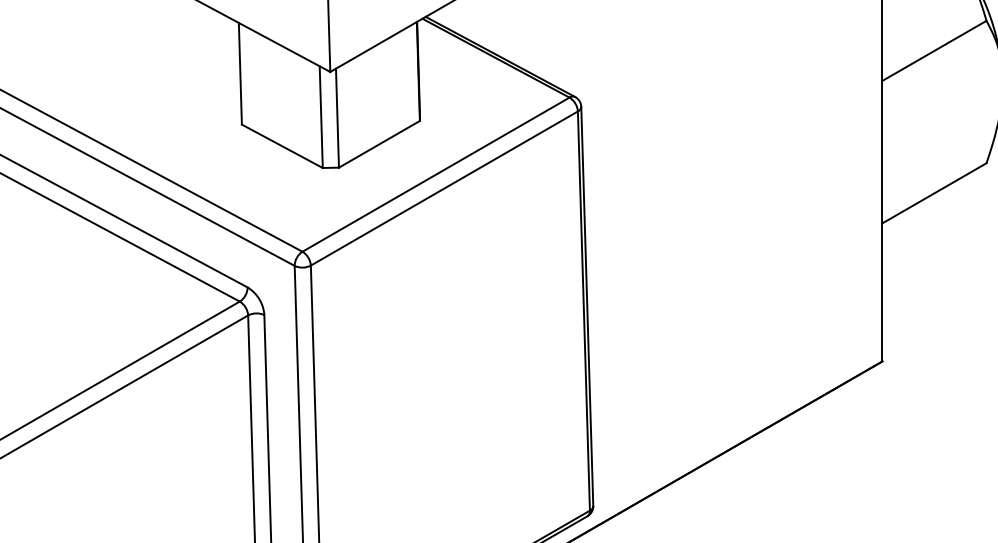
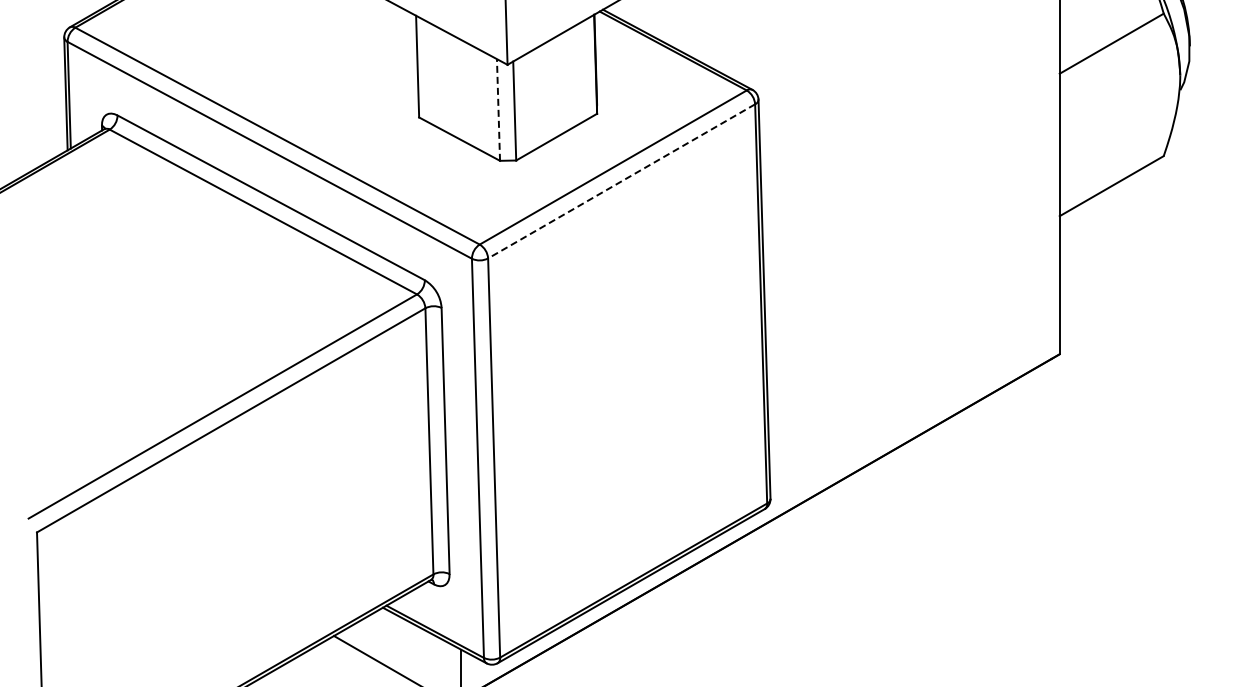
line: (321, 116) -> (498, 109), solid -> dashed
line: (444, 188) -> (621, 181), solid -> dashed

